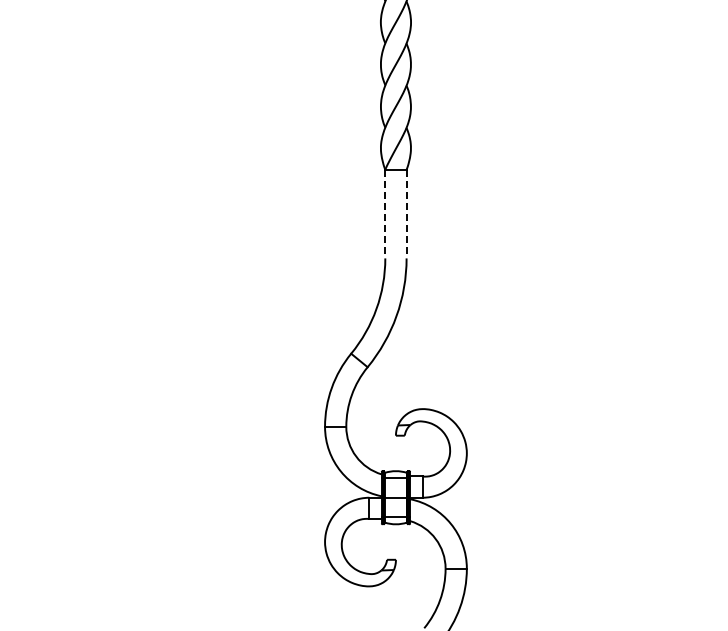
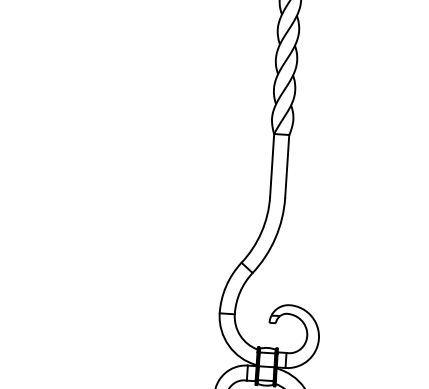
line: (385, 214) -> (272, 165), dashed -> solid
line: (406, 214) -> (287, 166), dashed -> solid

